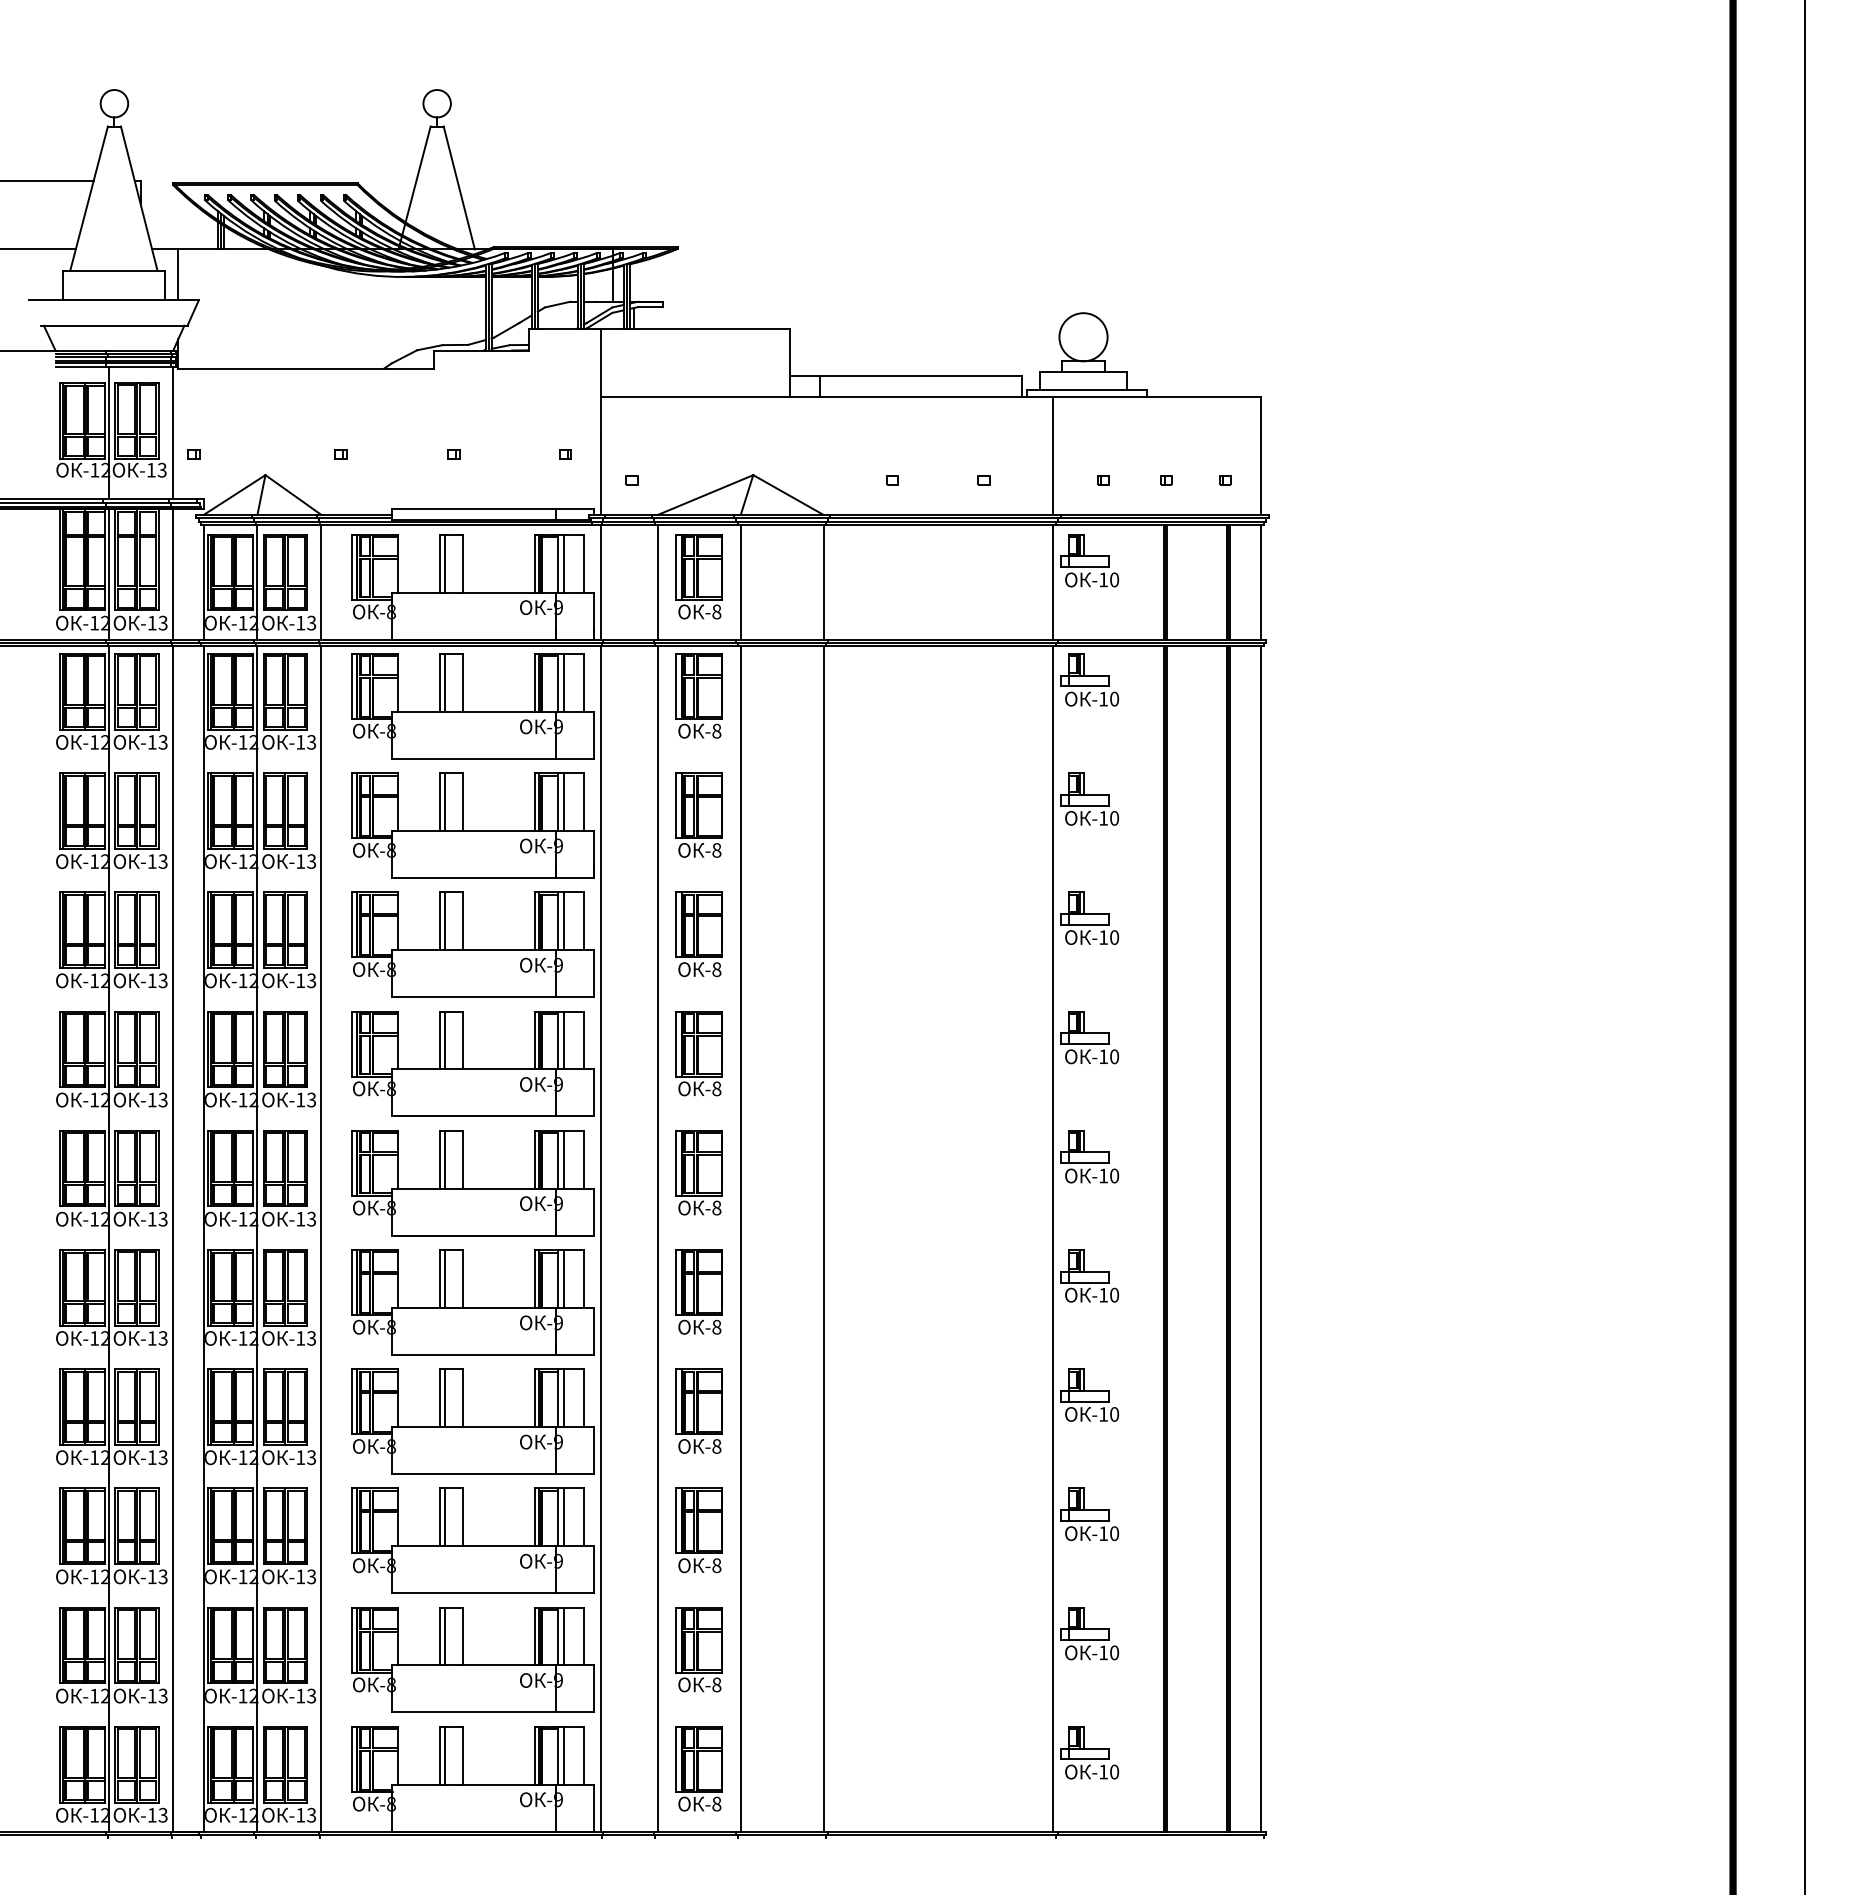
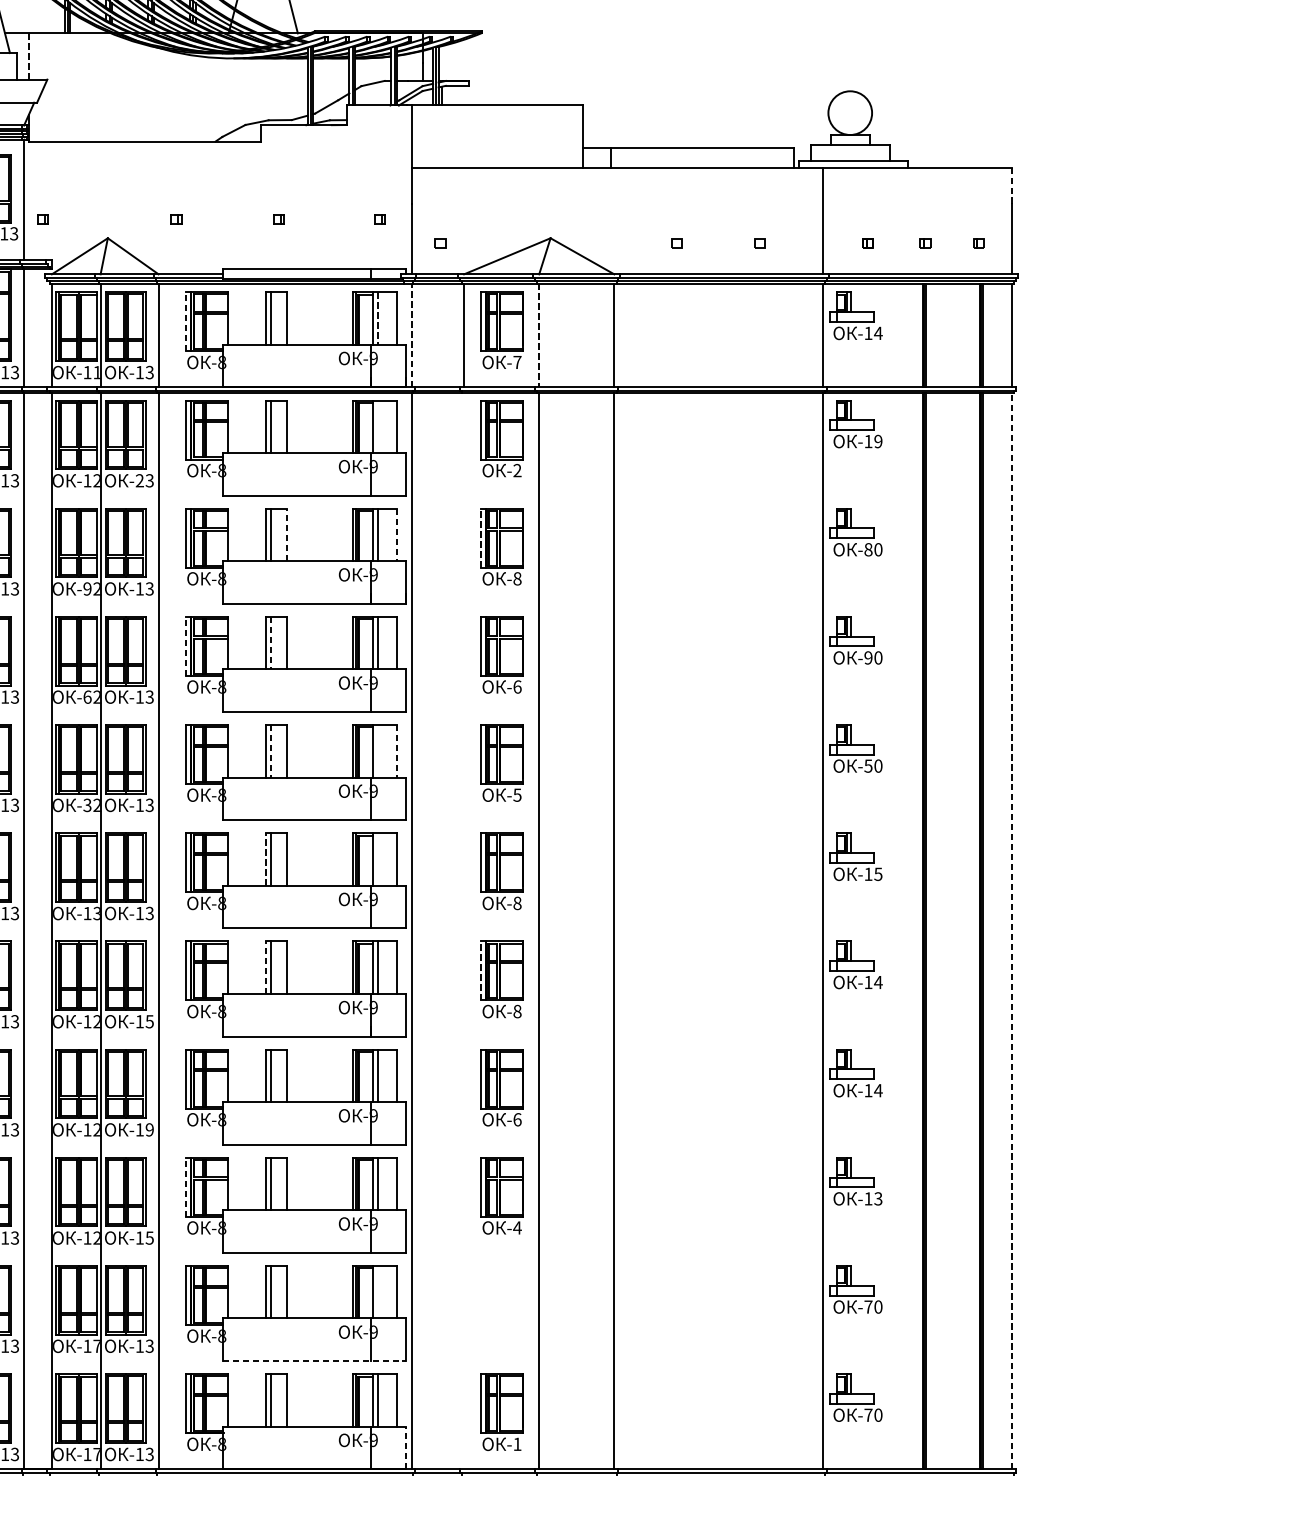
line: (178, 274) -> (28, 56), solid -> dashed
line: (1261, 417) -> (1011, 185), solid -> dashed
line: (563, 563) -> (378, 318), solid -> dashed
line: (352, 567) -> (186, 322), solid -> dashed
text: (1114, 579) -> (878, 332), -10 -> -14
line: (600, 581) -> (411, 334), solid -> dashed
line: (740, 582) -> (538, 335), solid -> dashed
text: (716, 611) -> (517, 362), -8 -> -7
text: (253, 622) -> (97, 372), -12 -> -11
line: (563, 682) -> (378, 426), removed
text: (1114, 698) -> (878, 440), -10 -> -19
text: (716, 730) -> (517, 470), -8 -> -2
text: (300, 742) -> (139, 480), -13 -> -23
line: (462, 802) -> (286, 535), solid -> dashed
line: (583, 802) -> (396, 535), solid -> dashed
line: (676, 805) -> (480, 538), solid -> dashed
text: (1103, 818) -> (868, 549), -10 -> -80
text: (242, 861) -> (87, 588), -12 -> -92
line: (445, 921) -> (271, 643), solid -> dashed
line: (352, 924) -> (186, 646), solid -> dashed
text: (1103, 937) -> (868, 657), -10 -> -90
text: (716, 969) -> (517, 686), -8 -> -6
text: (242, 980) -> (87, 696), -12 -> -62
line: (445, 1040) -> (271, 751), solid -> dashed
line: (563, 1040) -> (378, 751), removed
line: (583, 1040) -> (396, 751), solid -> dashed
text: (1103, 1056) -> (868, 765), -10 -> -50
text: (716, 1088) -> (517, 794), -8 -> -5
text: (242, 1099) -> (87, 804), -12 -> -32
line: (440, 1159) -> (266, 859), solid -> dashed
line: (563, 1159) -> (378, 859), removed
text: (1114, 1175) -> (878, 873), -10 -> -15
text: (253, 1219) -> (97, 913), -12 -> -13
line: (658, 1238) -> (464, 931), removed
line: (1261, 1238) -> (1011, 931), solid -> dashed
line: (440, 1278) -> (266, 967), solid -> dashed
line: (676, 1282) -> (480, 970), solid -> dashed
text: (1114, 1294) -> (878, 981), -10 -> -14
text: (311, 1338) -> (149, 1021), -13 -> -15
text: (1114, 1414) -> (878, 1090), -10 -> -14
text: (716, 1446) -> (517, 1119), -8 -> -6
text: (311, 1457) -> (149, 1129), -13 -> -19
line: (352, 1520) -> (186, 1186), solid -> dashed
text: (1114, 1533) -> (878, 1198), -10 -> -13
text: (716, 1565) -> (517, 1227), -8 -> -4
text: (311, 1576) -> (149, 1237), -13 -> -15
line: (563, 1636) -> (378, 1292), removed
part: (698, 1649) -> (500, 1304), removed
text: (1103, 1652) -> (868, 1306), -10 -> -70
text: (253, 1695) -> (97, 1345), -12 -> -17
line: (493, 1712) -> (314, 1361), solid -> dashed
text: (1103, 1771) -> (868, 1414), -10 -> -70
text: (716, 1803) -> (517, 1443), -8 -> -1
line: (593, 1807) -> (405, 1447), solid -> dashed
text: (253, 1814) -> (97, 1453), -12 -> -17

